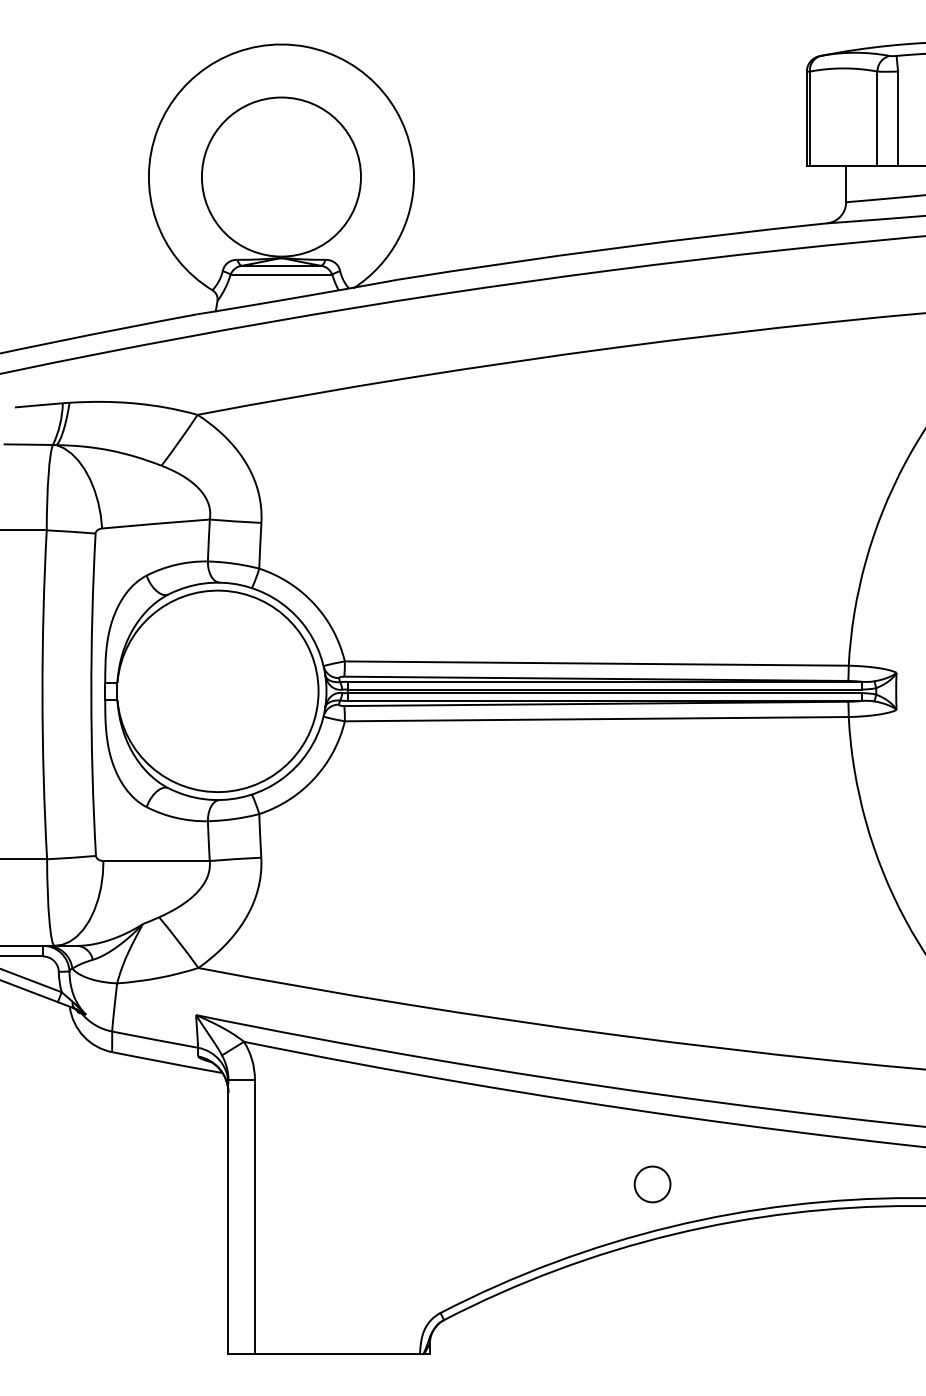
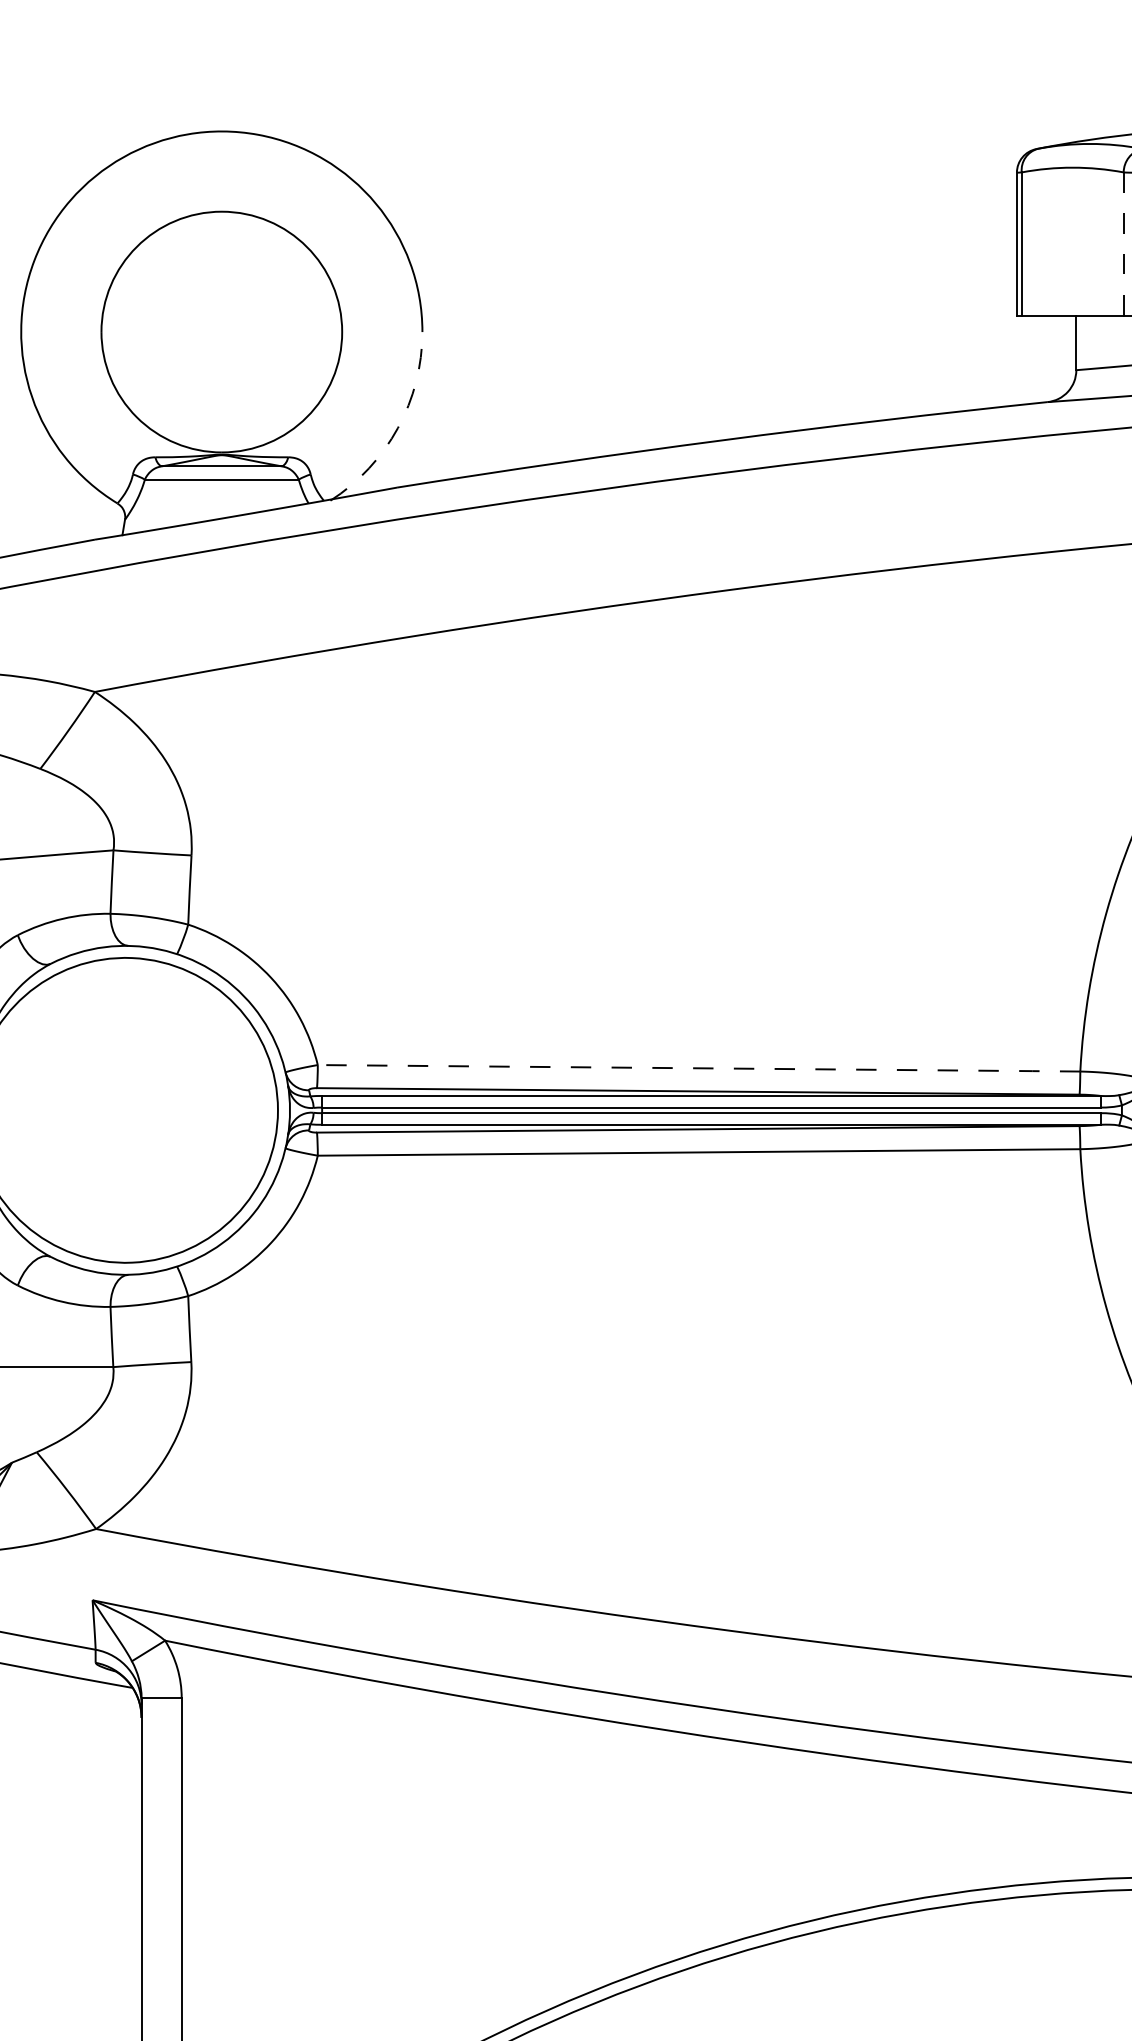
line: (877, 119) -> (1123, 244), solid -> dashed
arc: (397, 240) -> (397, 428), solid -> dashed
line: (597, 663) -> (700, 1068), solid -> dashed
circle: (652, 1184) -> (783, 1856), removed

